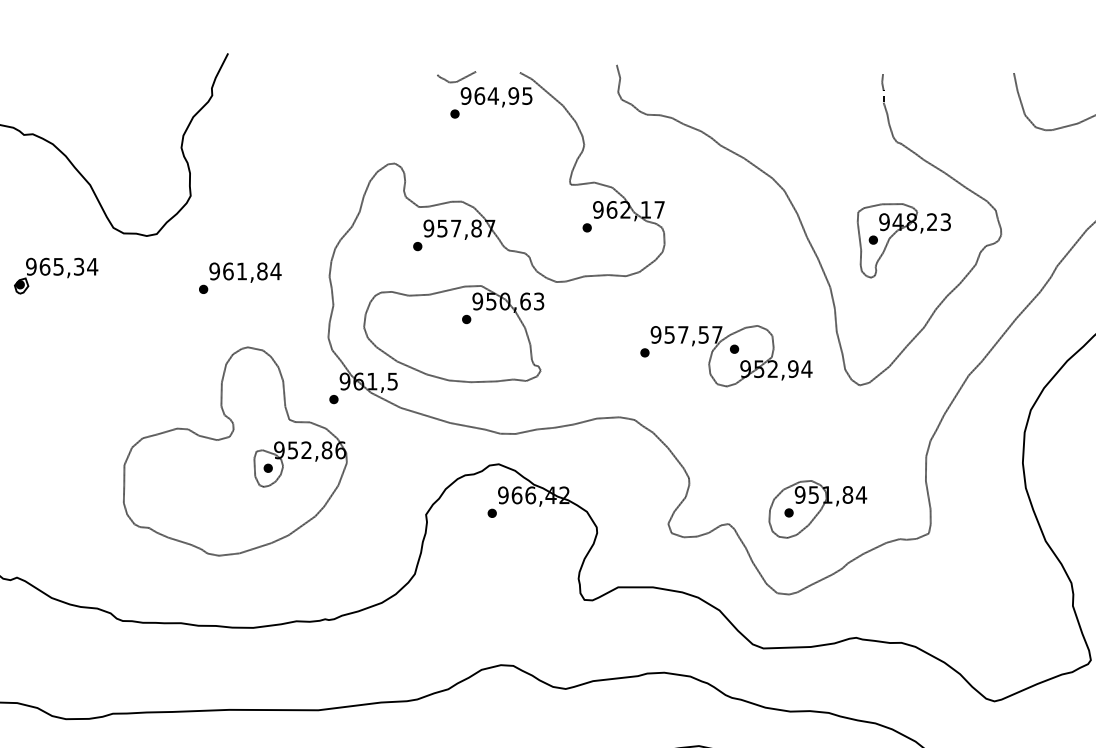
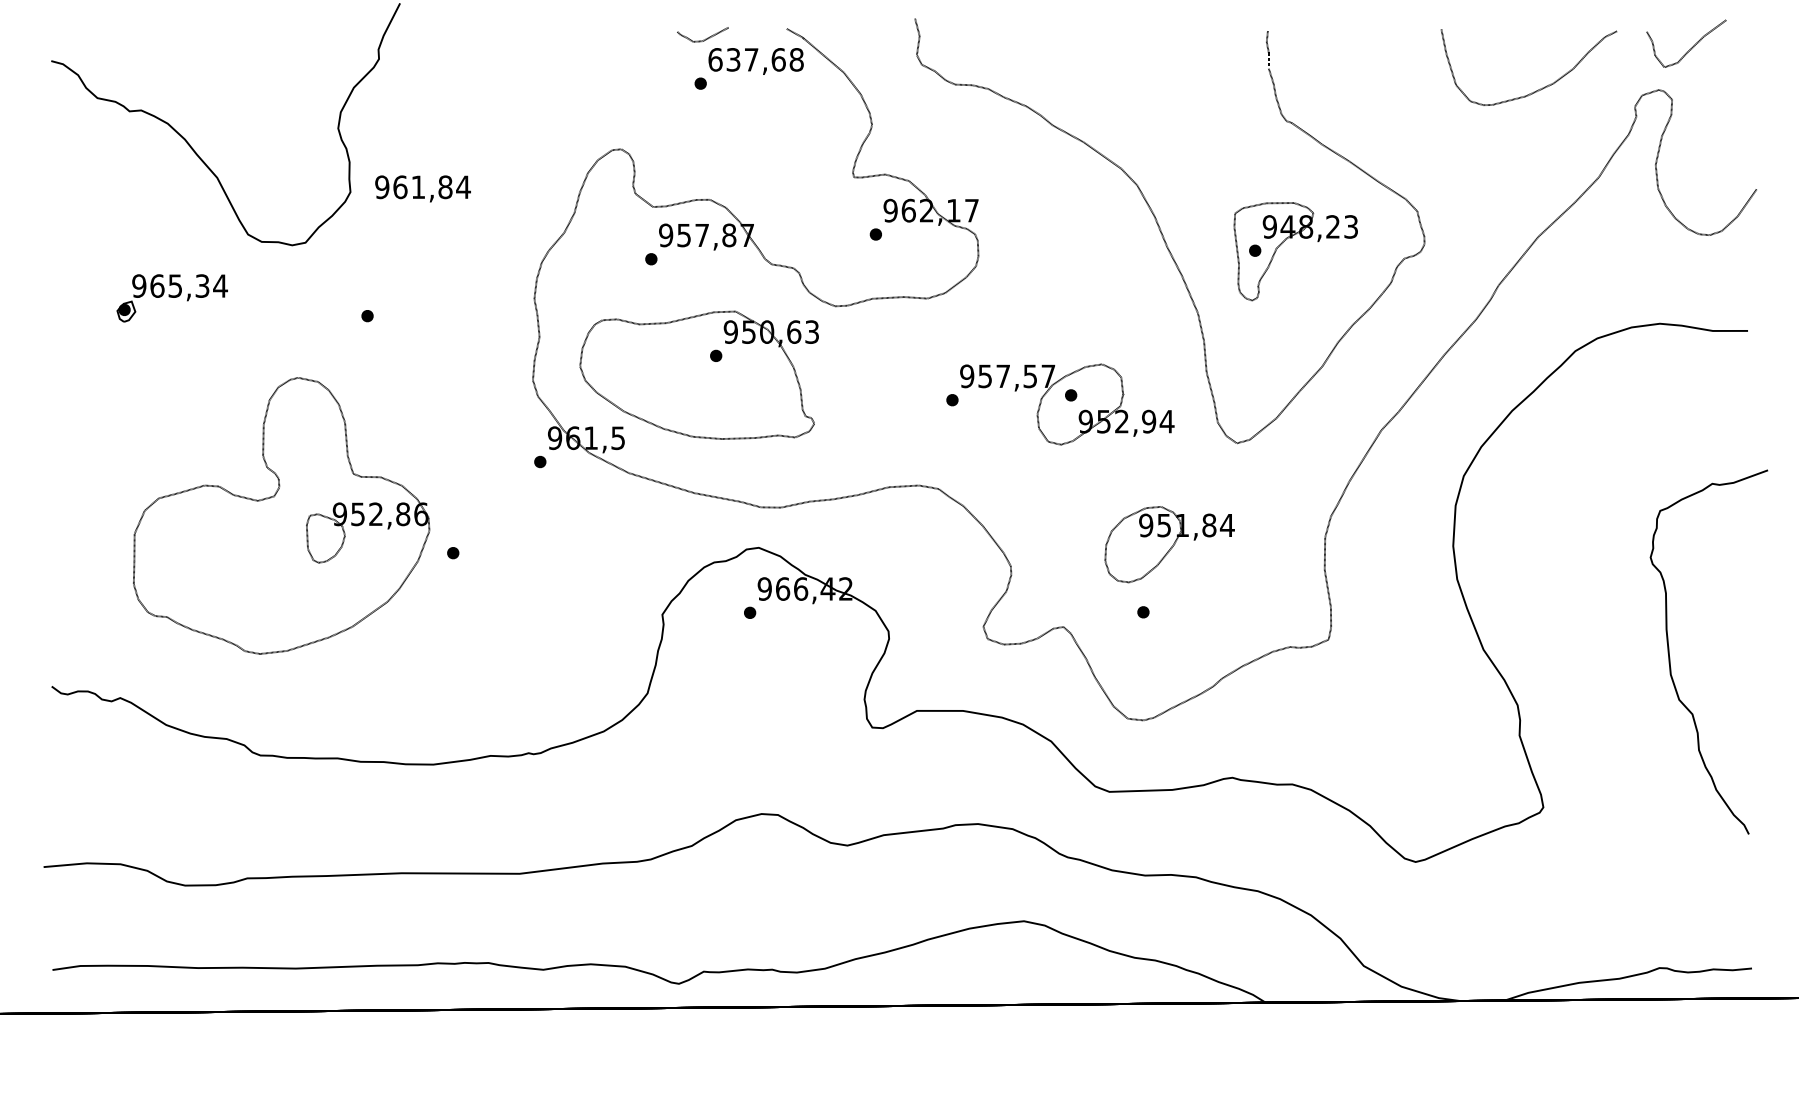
text: (496, 95) -> (755, 59), 964,95 -> 637,68
text: (245, 272) -> (422, 188), moved
part: (235, 451) -> (281, 515), moved
part: (817, 509) -> (1169, 544), moved

